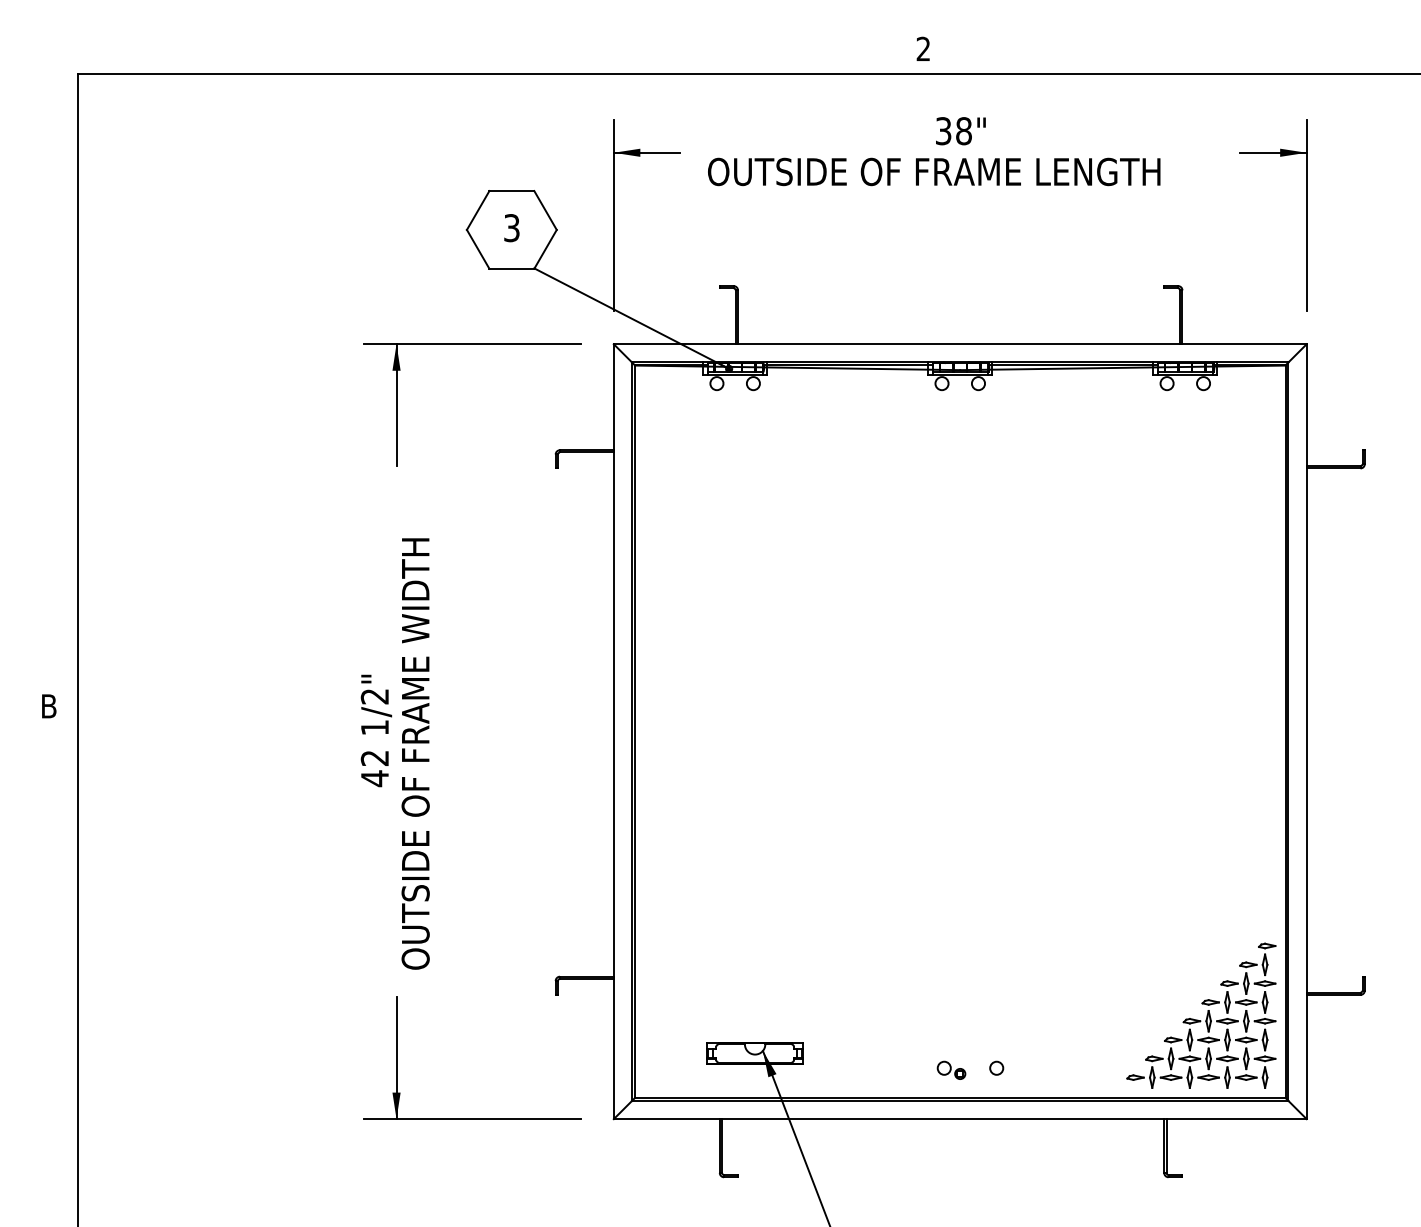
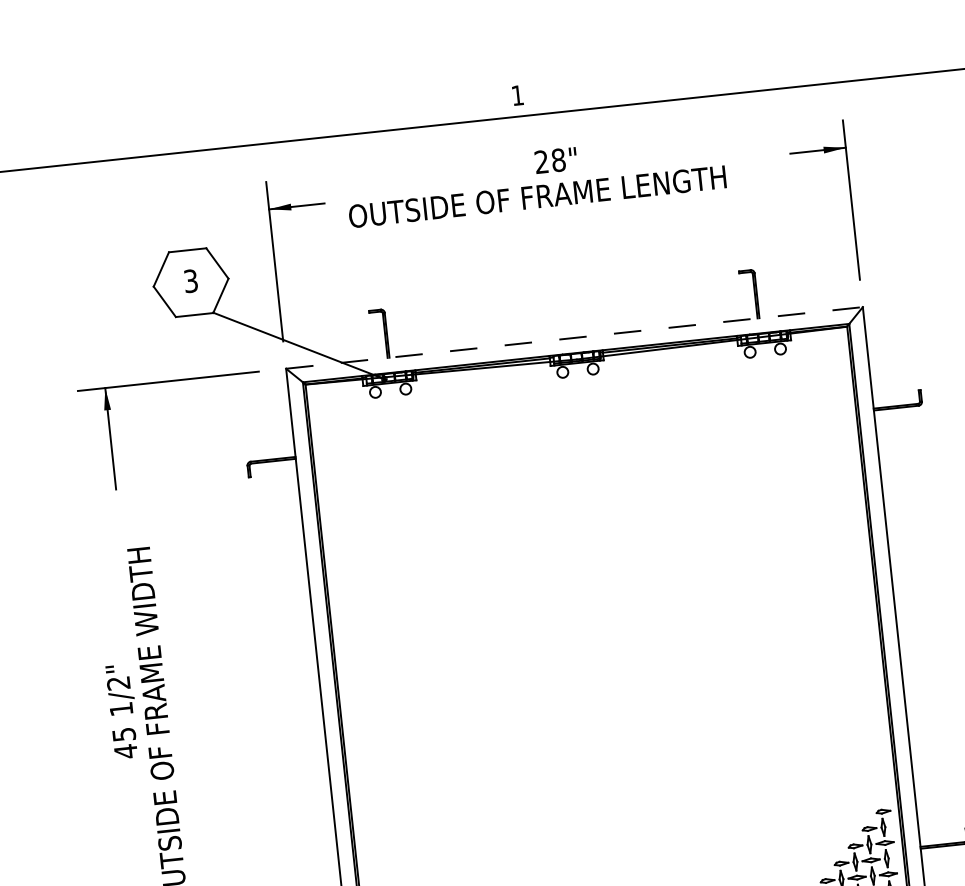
text: (922, 48) -> (516, 95), 2 -> 1
text: (943, 131) -> (541, 162), 38" -> 28"
line: (960, 344) -> (574, 338), solid -> dashed
text: (374, 758) -> (123, 734), 42 -> 45

